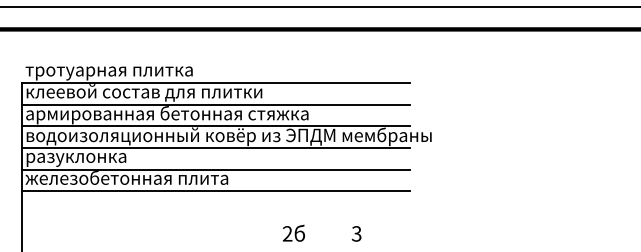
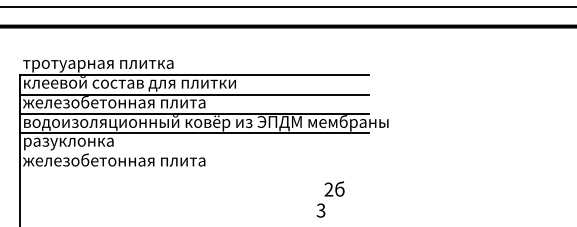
text: (167, 114) -> (150, 103), армированная бетонная стяжка -> железобетонная плита
line: (214, 169) -> (193, 152), removed
line: (214, 191) -> (193, 172), removed
text: (293, 232) -> (334, 188), moved

